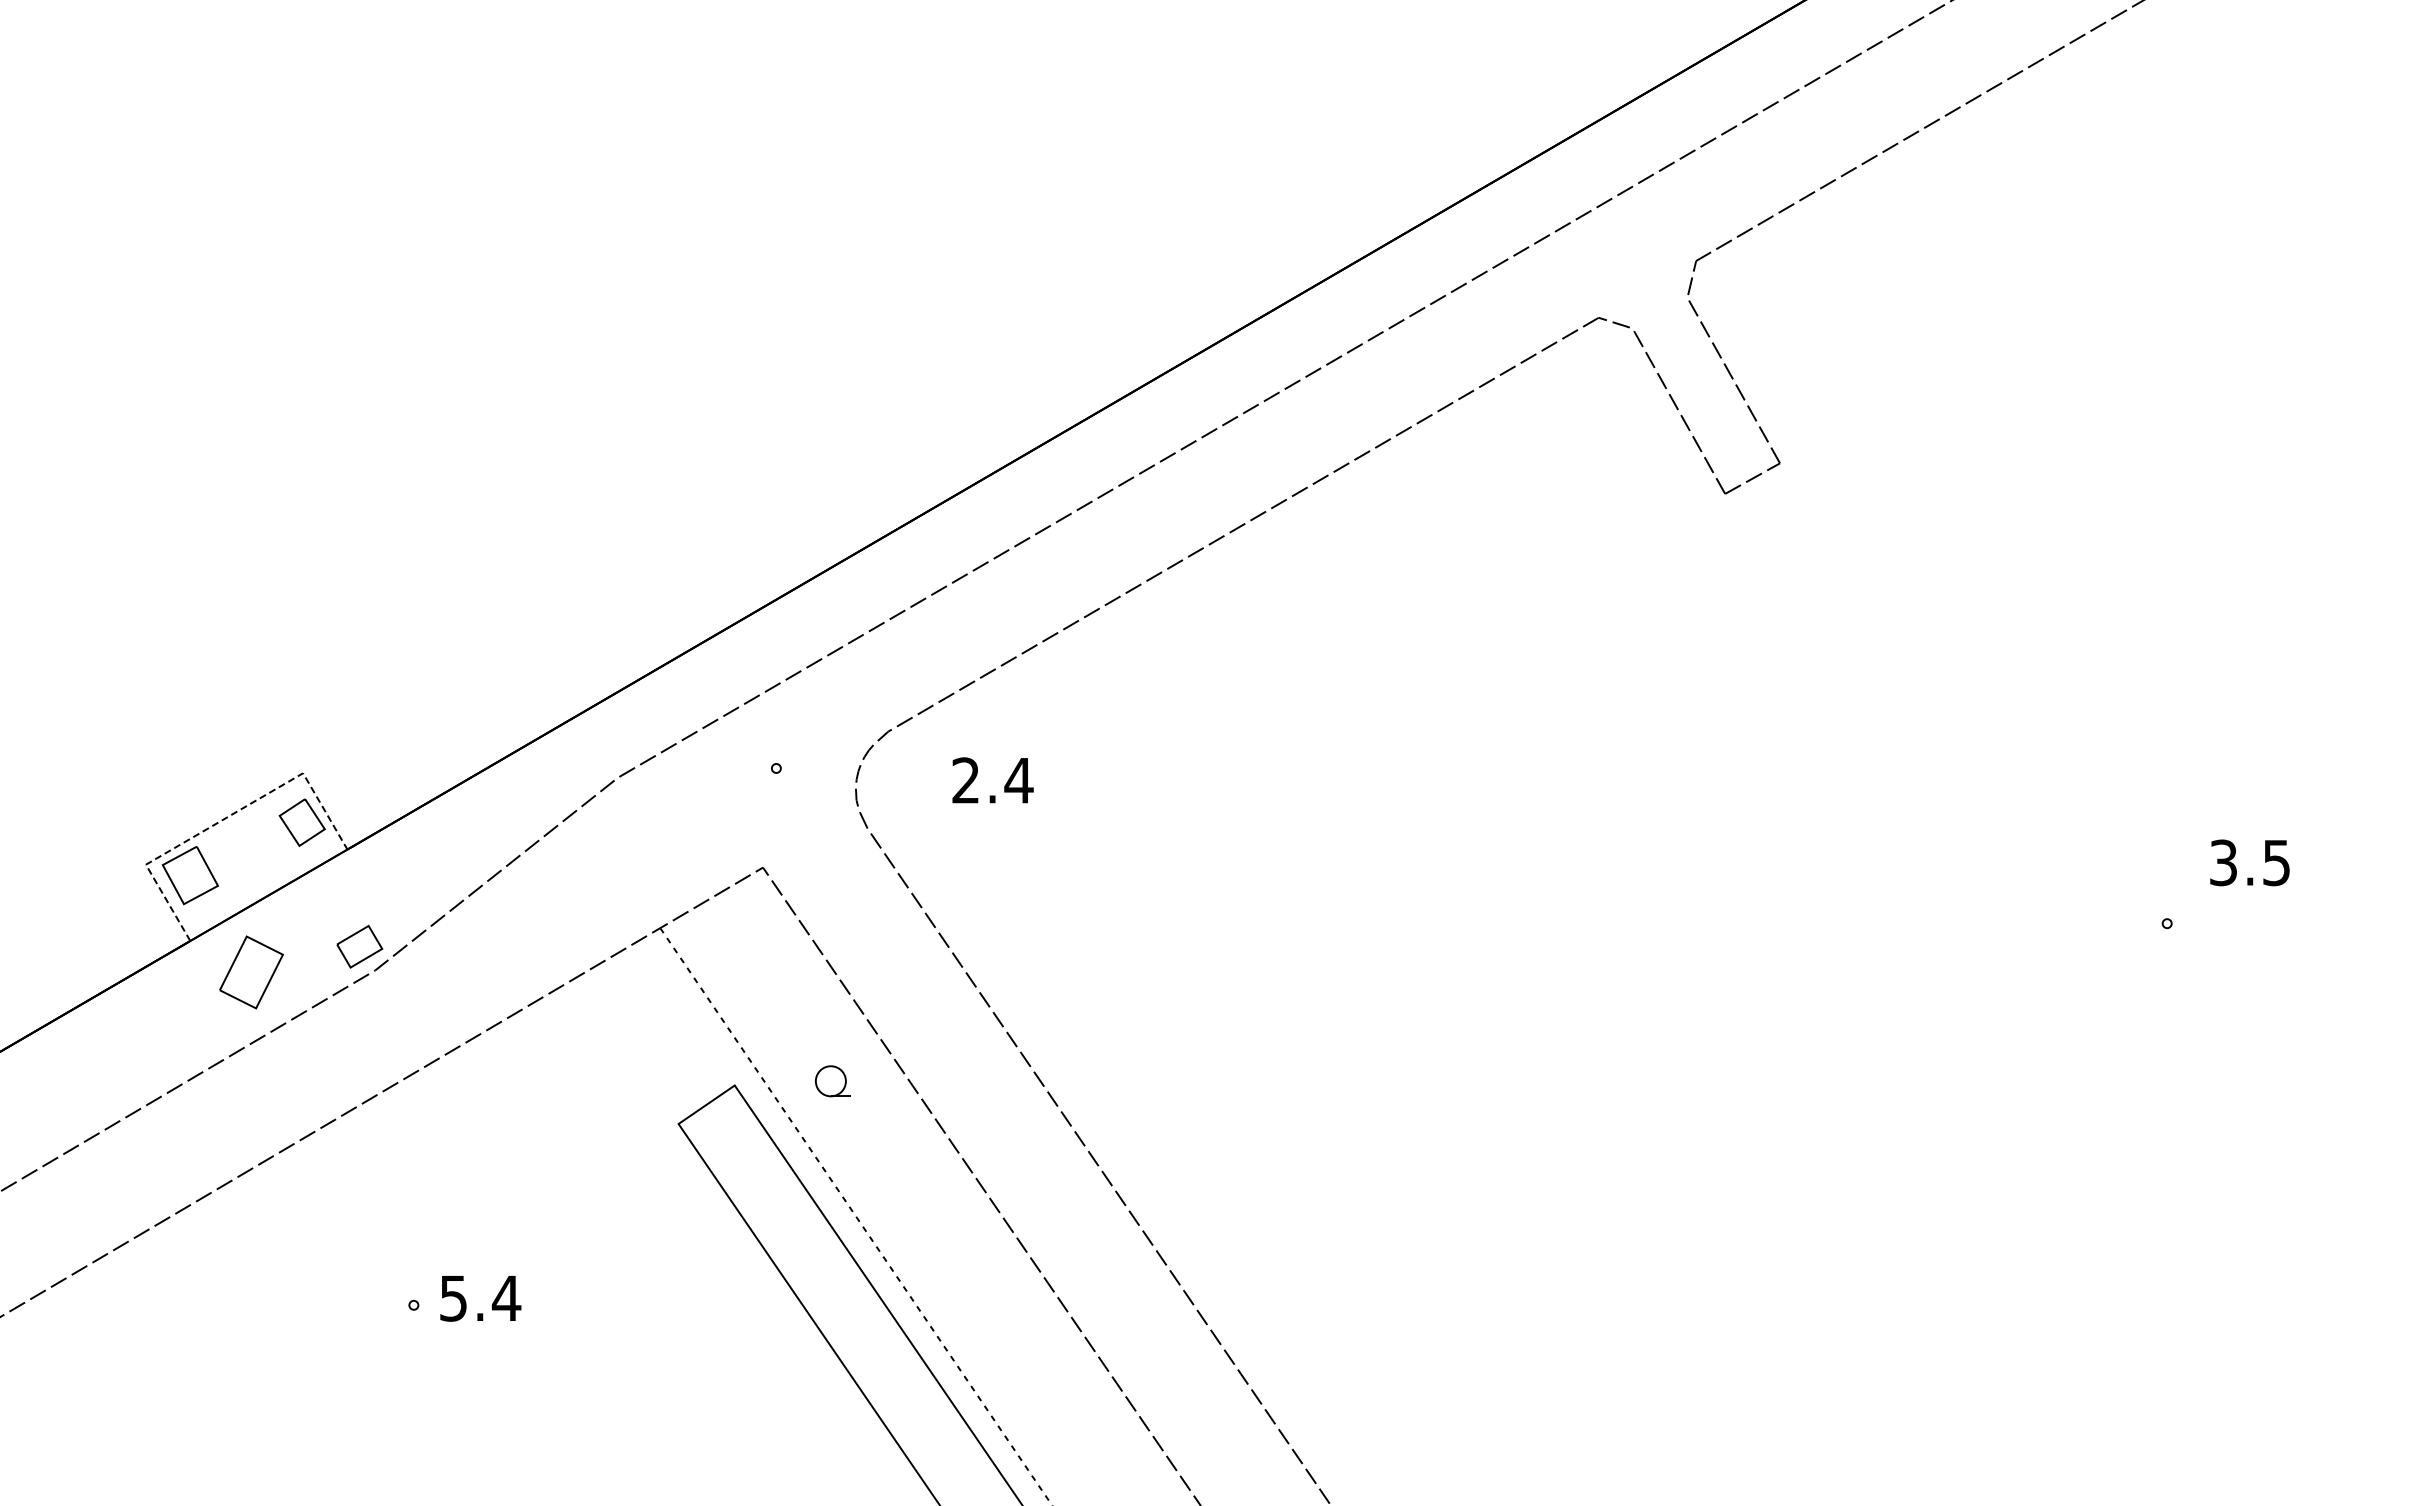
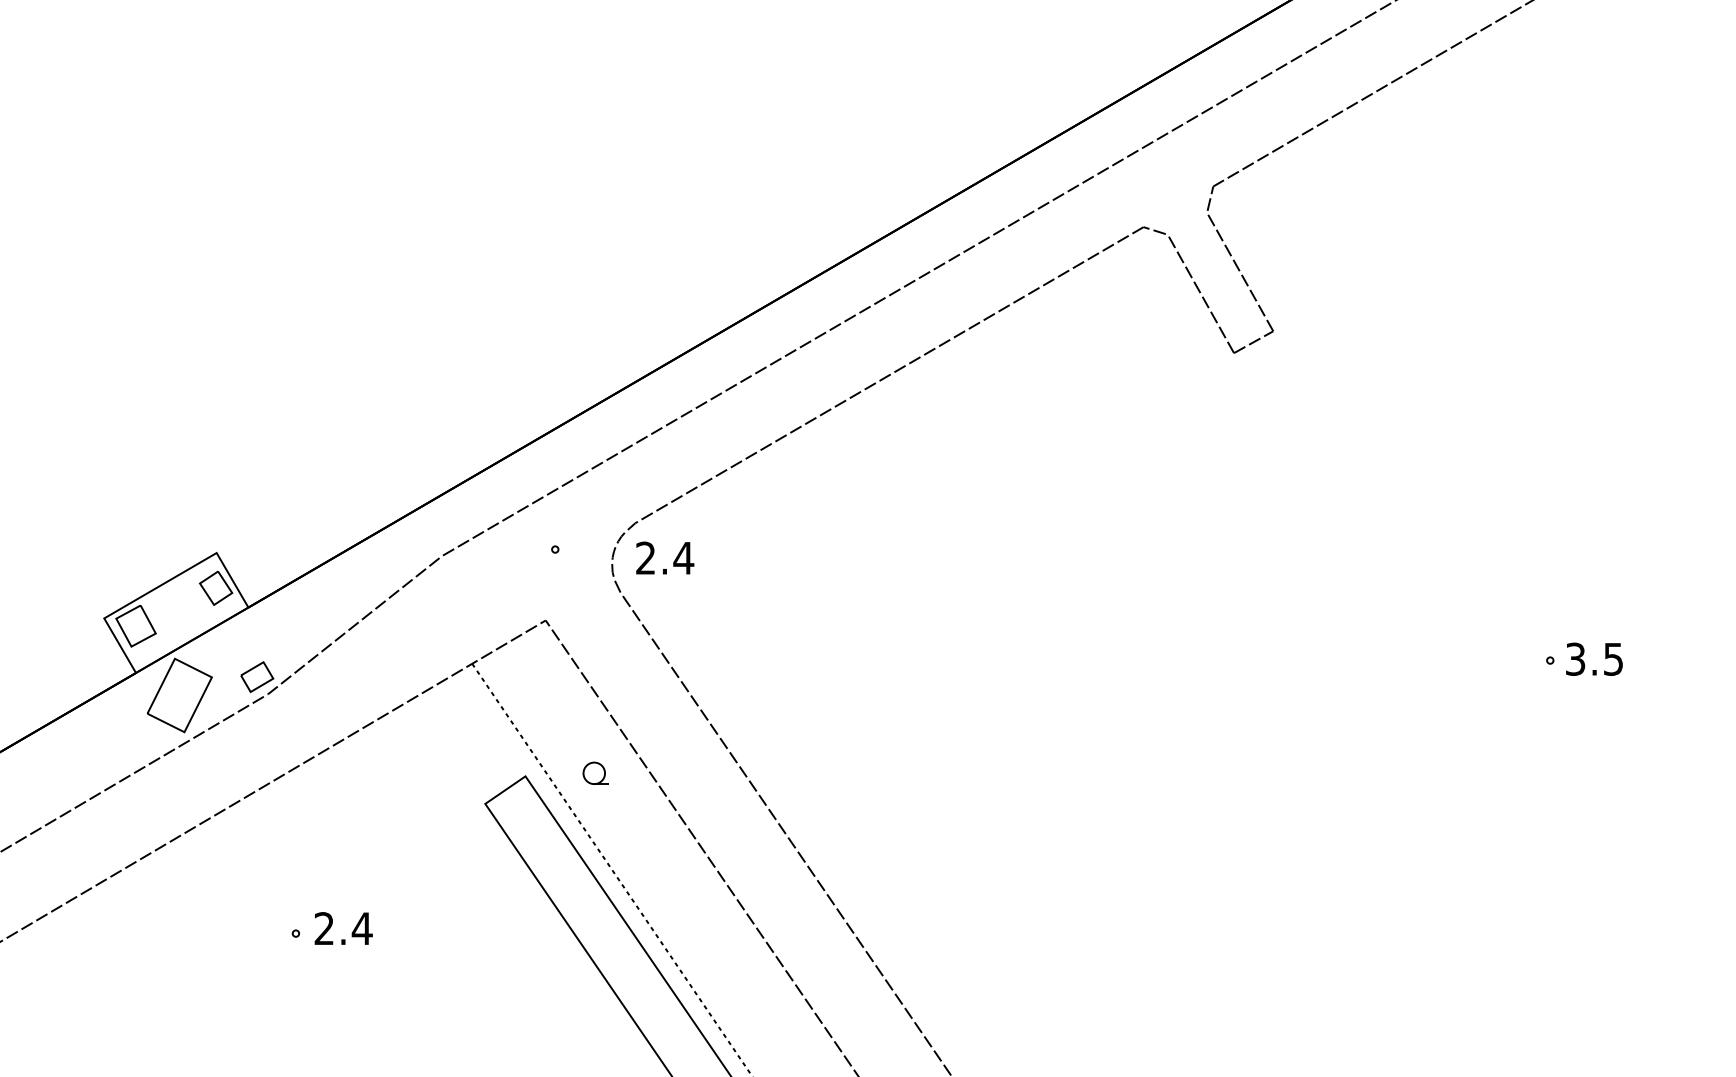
text: (992, 780) -> (664, 558), moved
line: (224, 819) -> (160, 586), dashed -> solid
text: (2249, 862) -> (1594, 659), moved
part: (251, 972) -> (179, 695), size x1.43
text: (453, 1298) -> (324, 928), 5.4 -> 2.4

